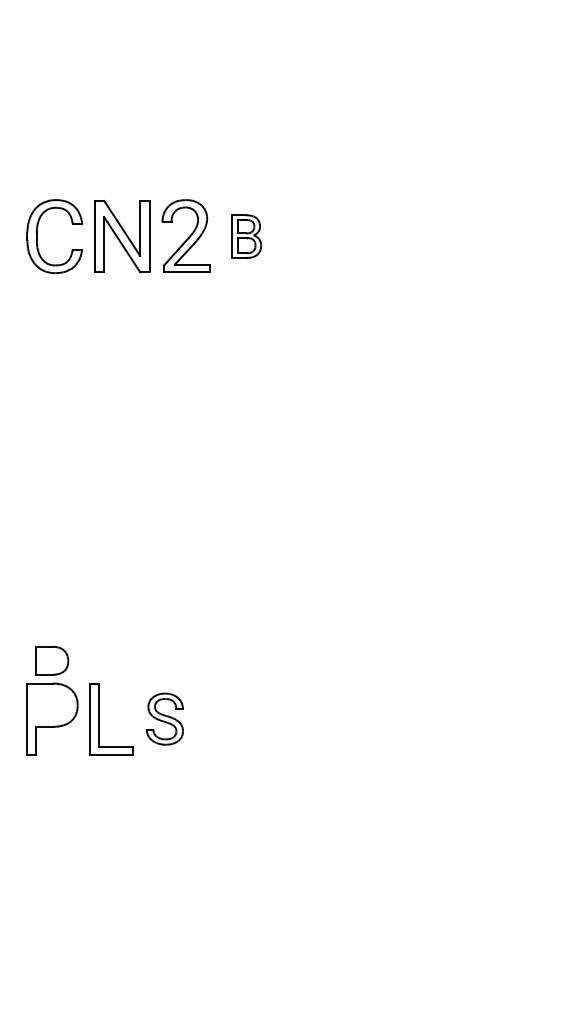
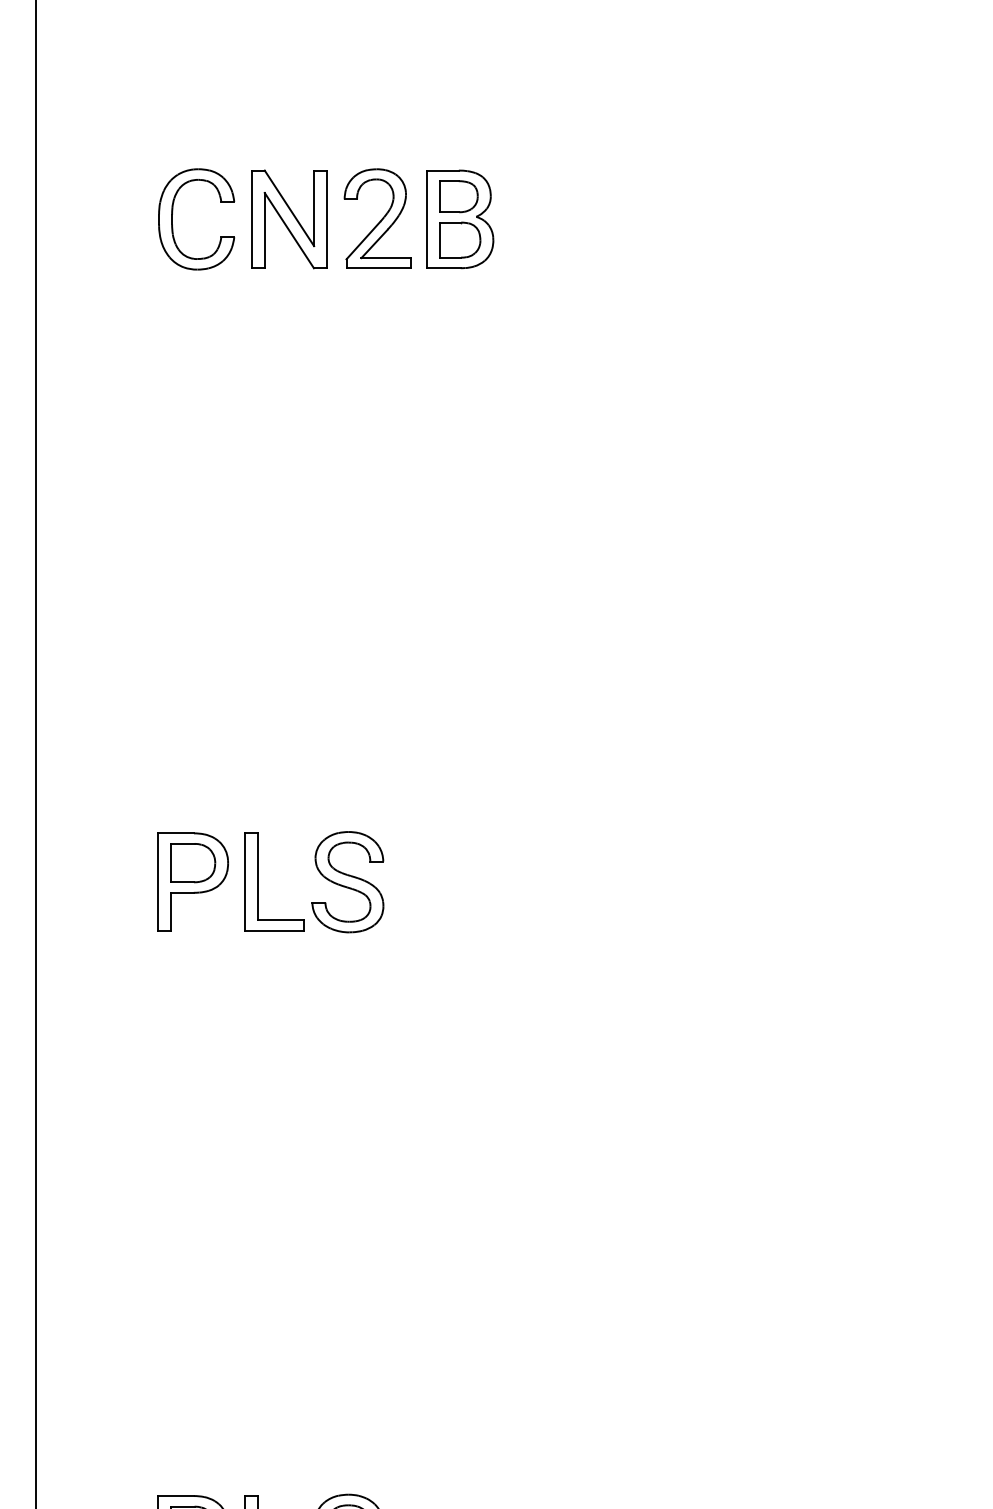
part: (246, 236) -> (460, 219), size x1.67
part: (52, 661) -> (193, 863), moved
part: (164, 719) -> (347, 882), size x1.43

